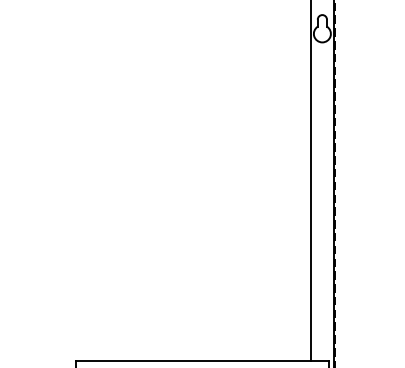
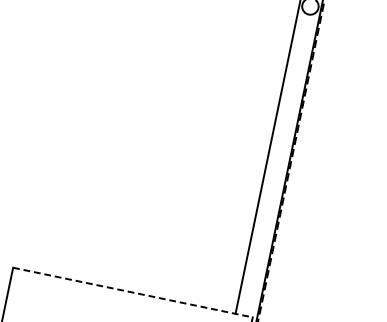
line: (202, 360) -> (132, 292), solid -> dashed

